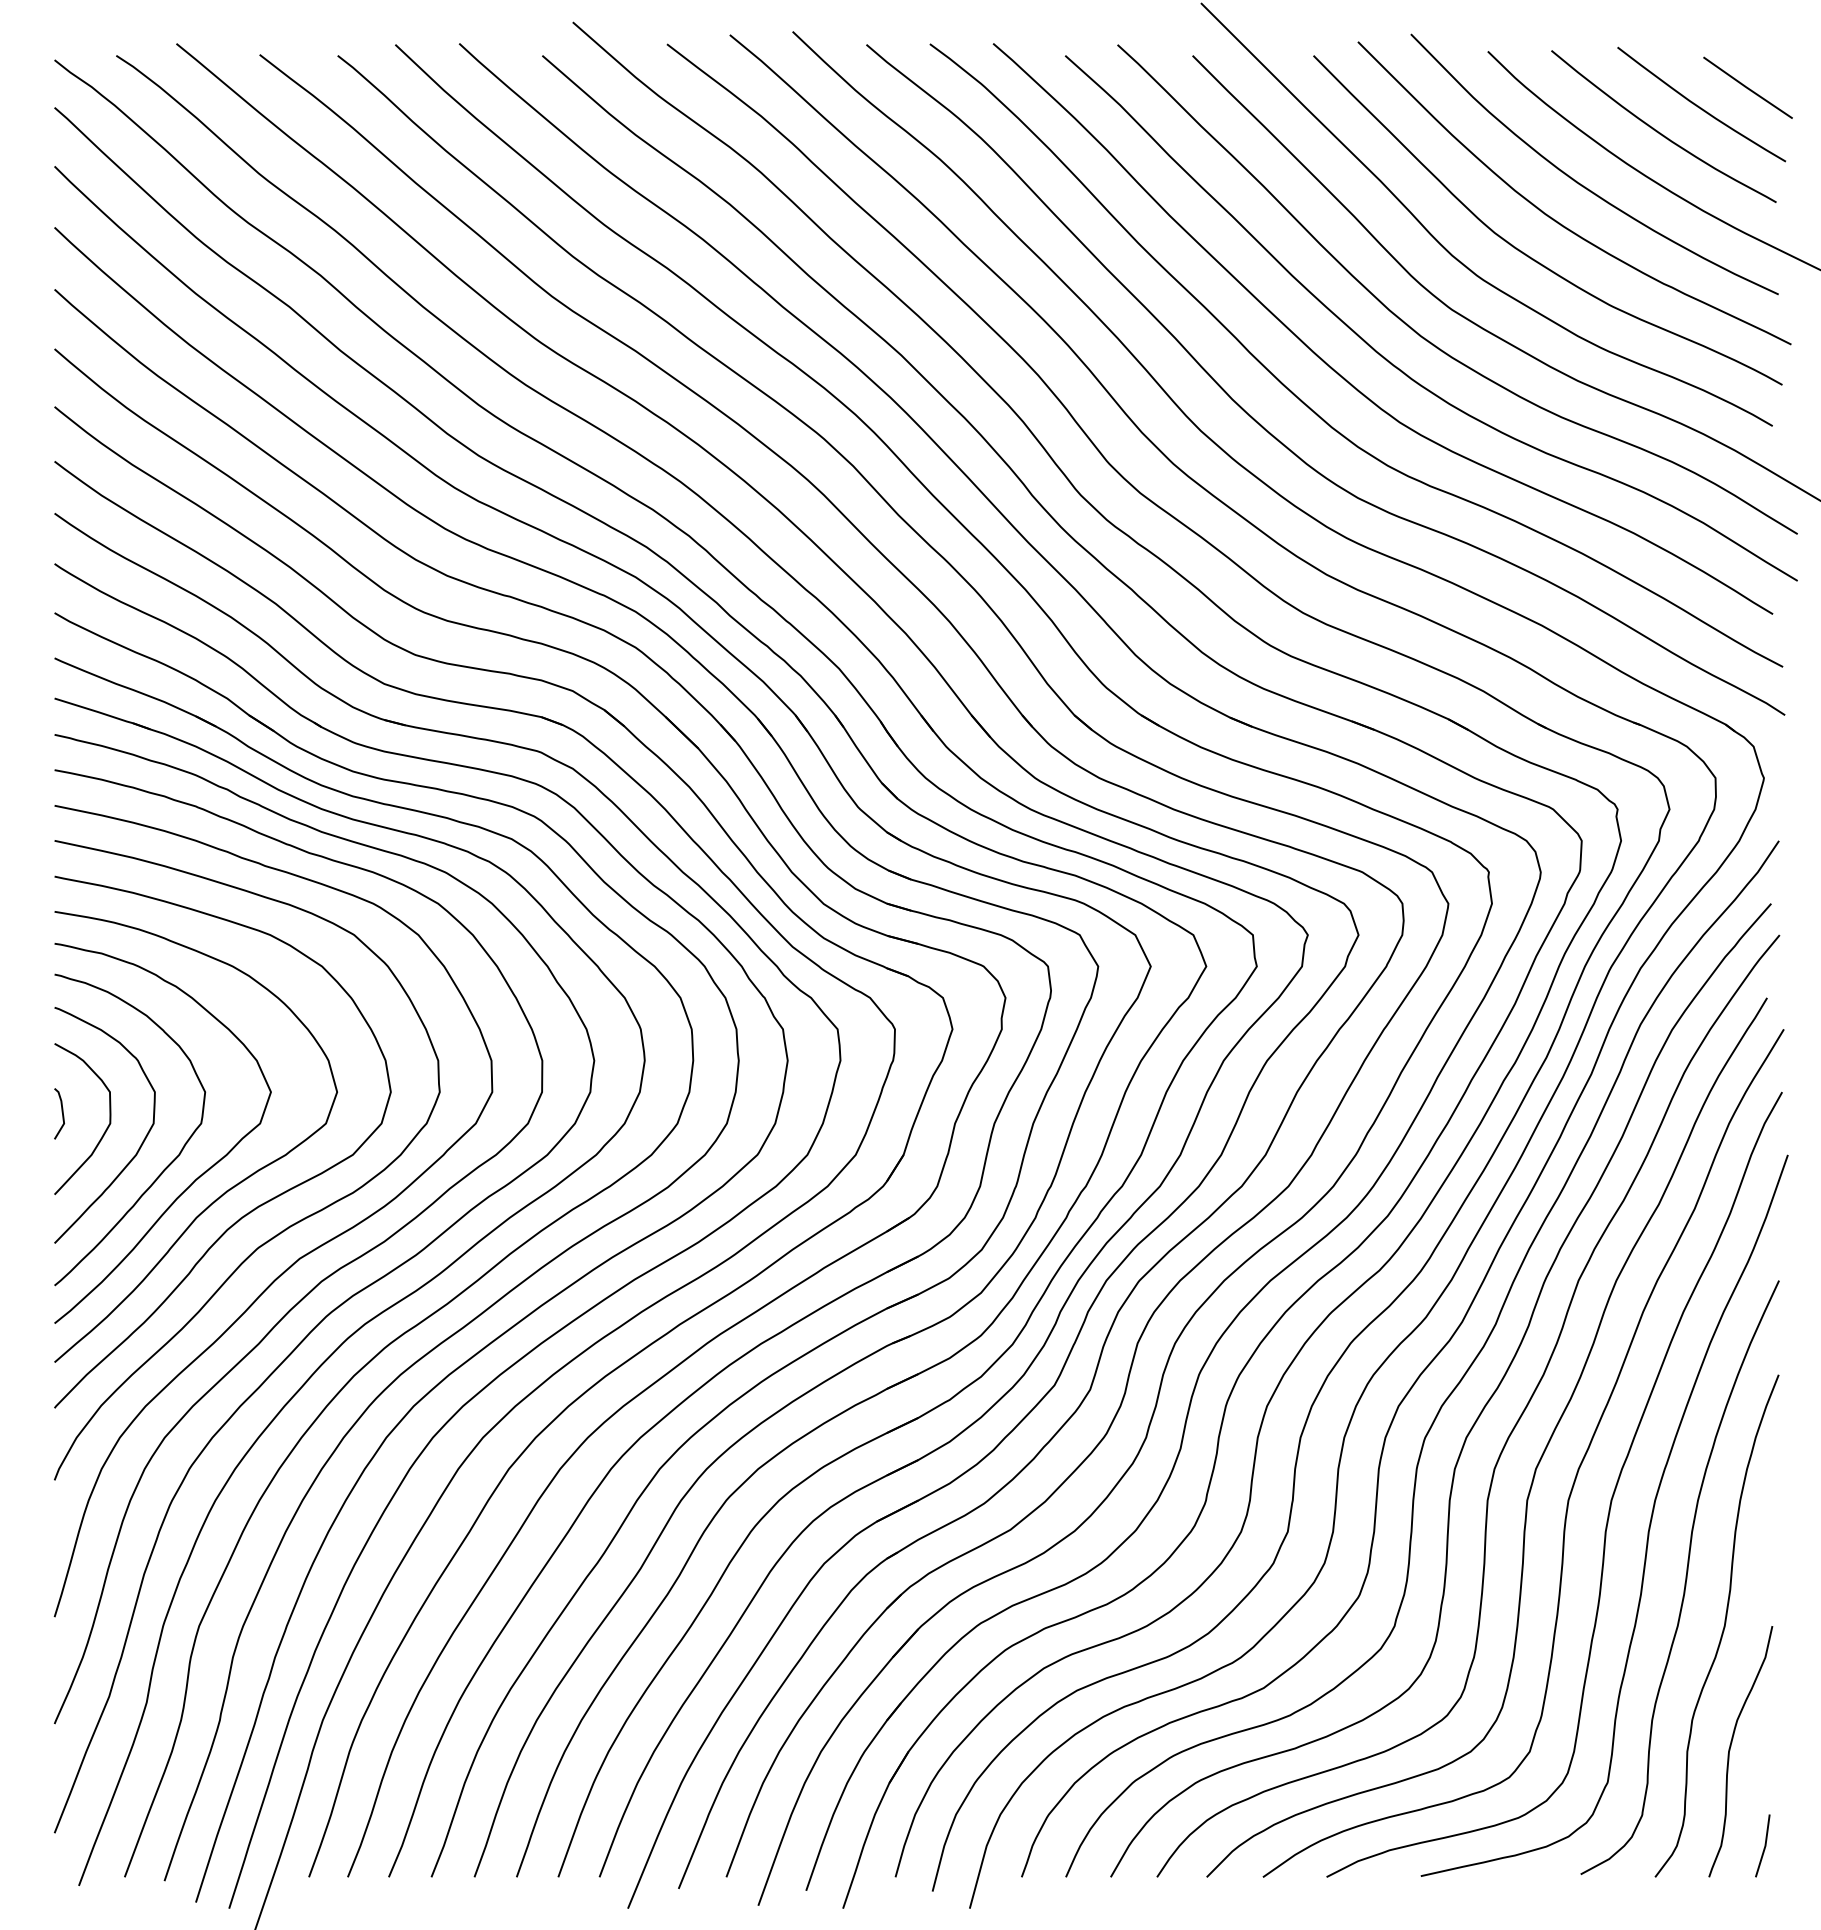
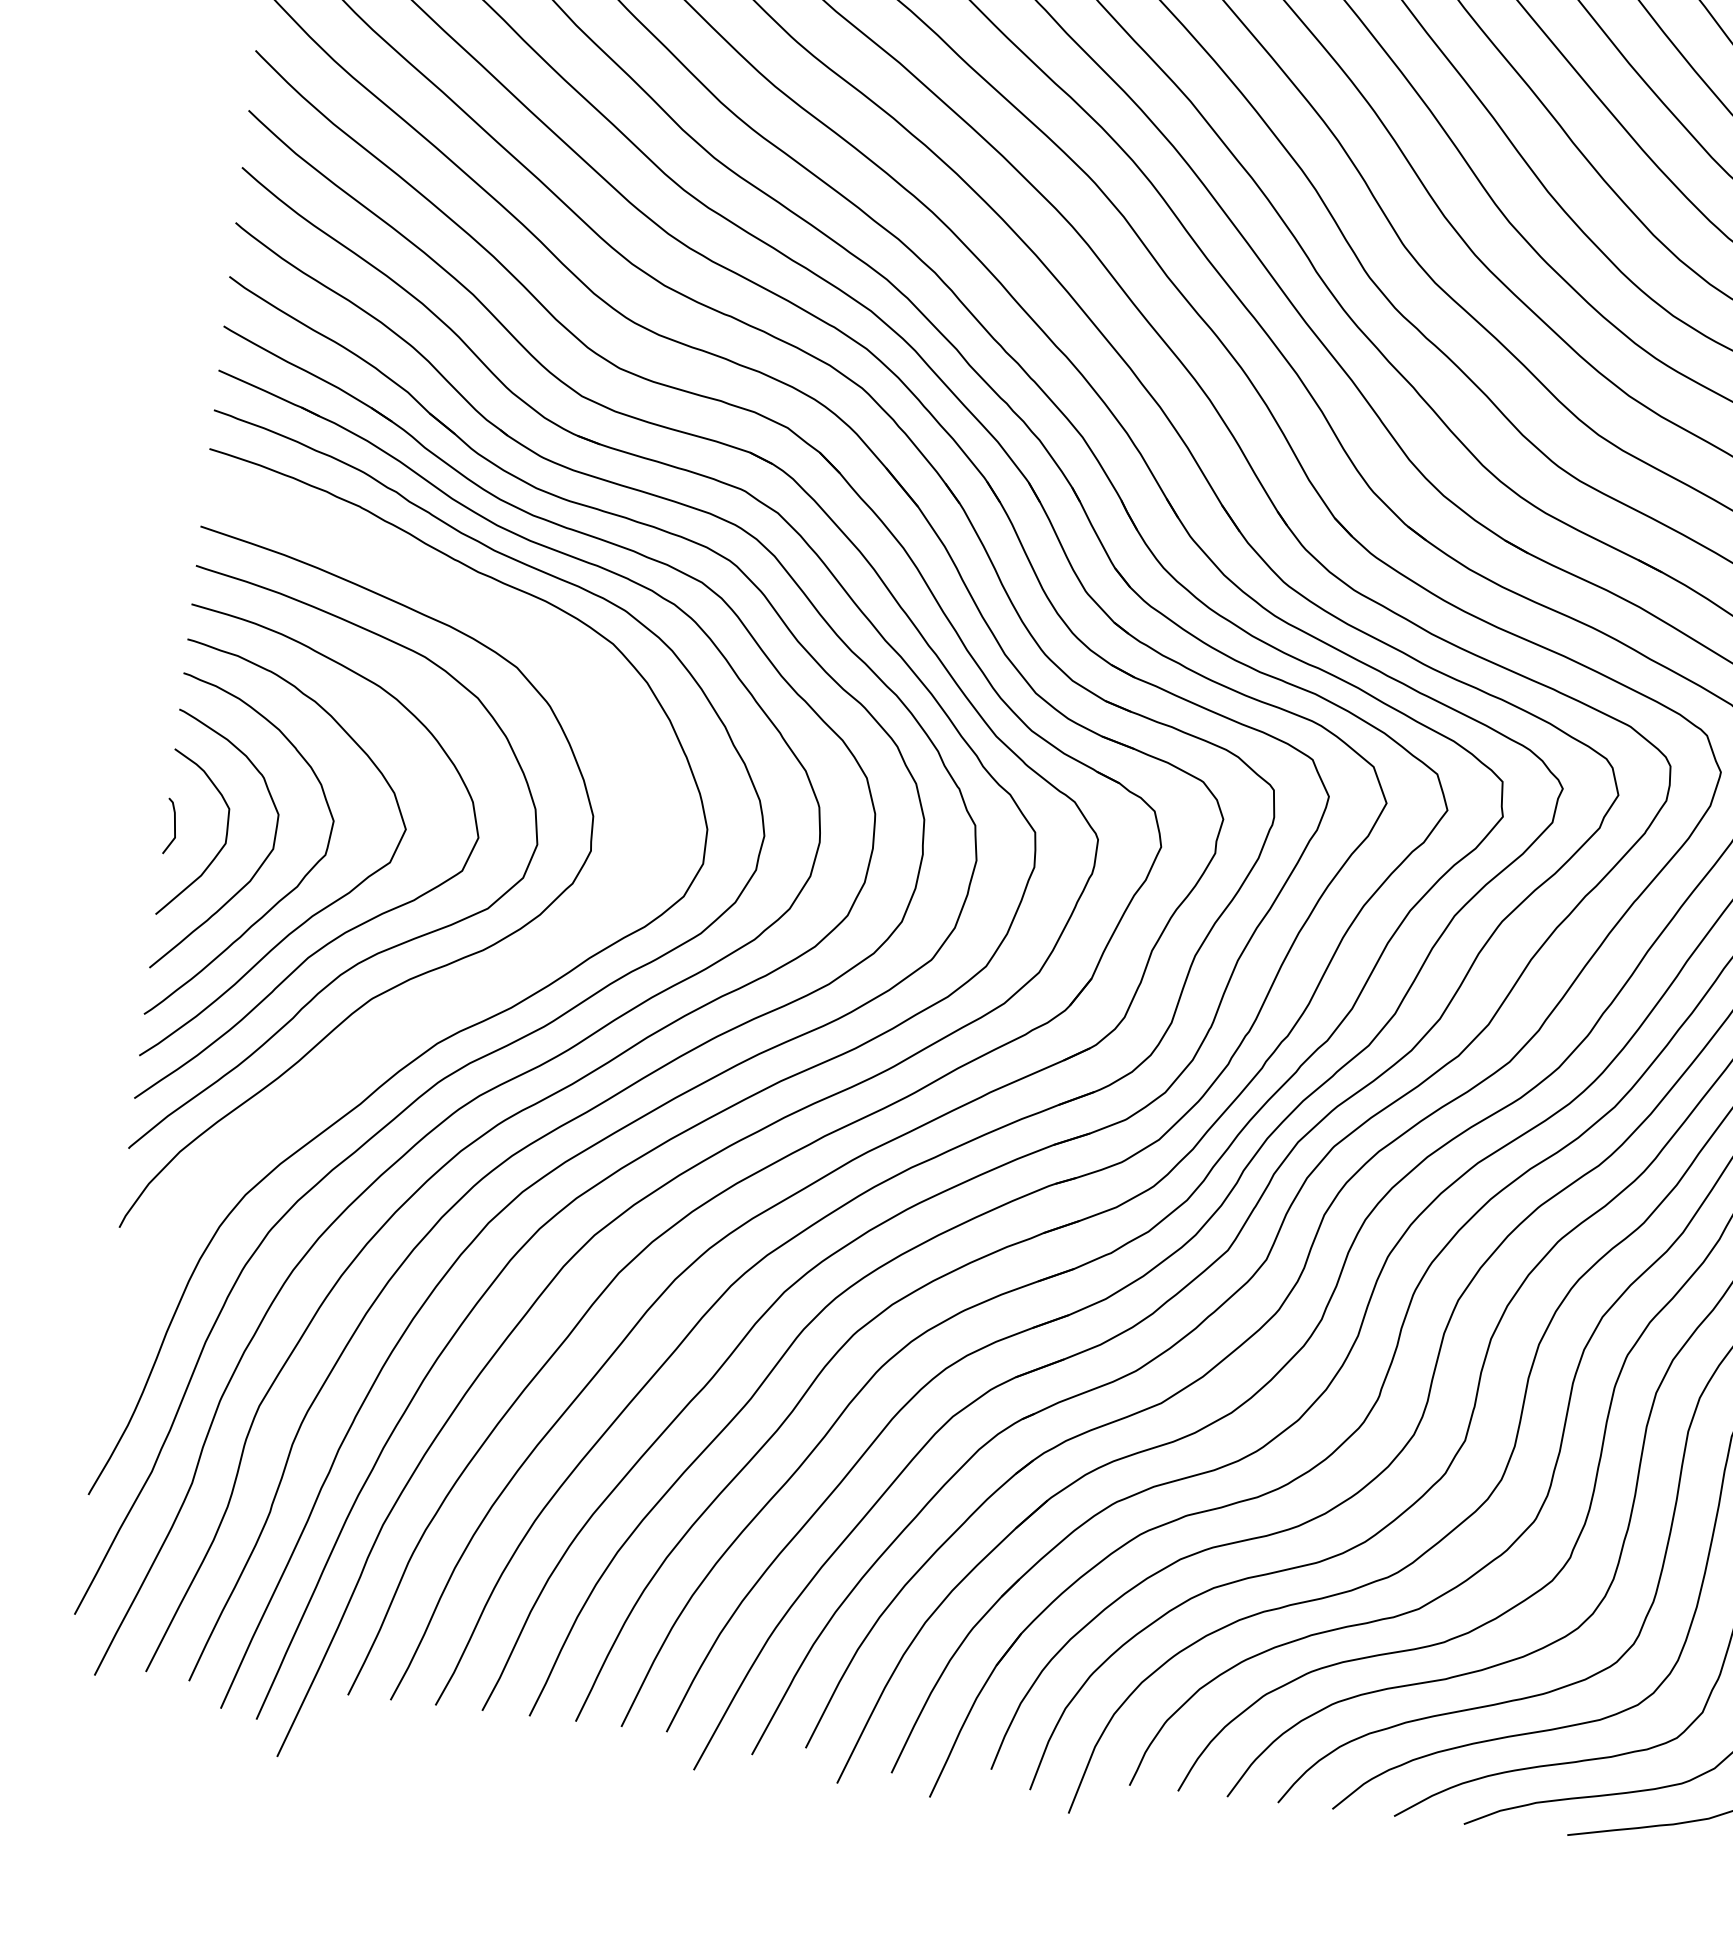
curve: (299, 1257) -> (416, 1014), removed

